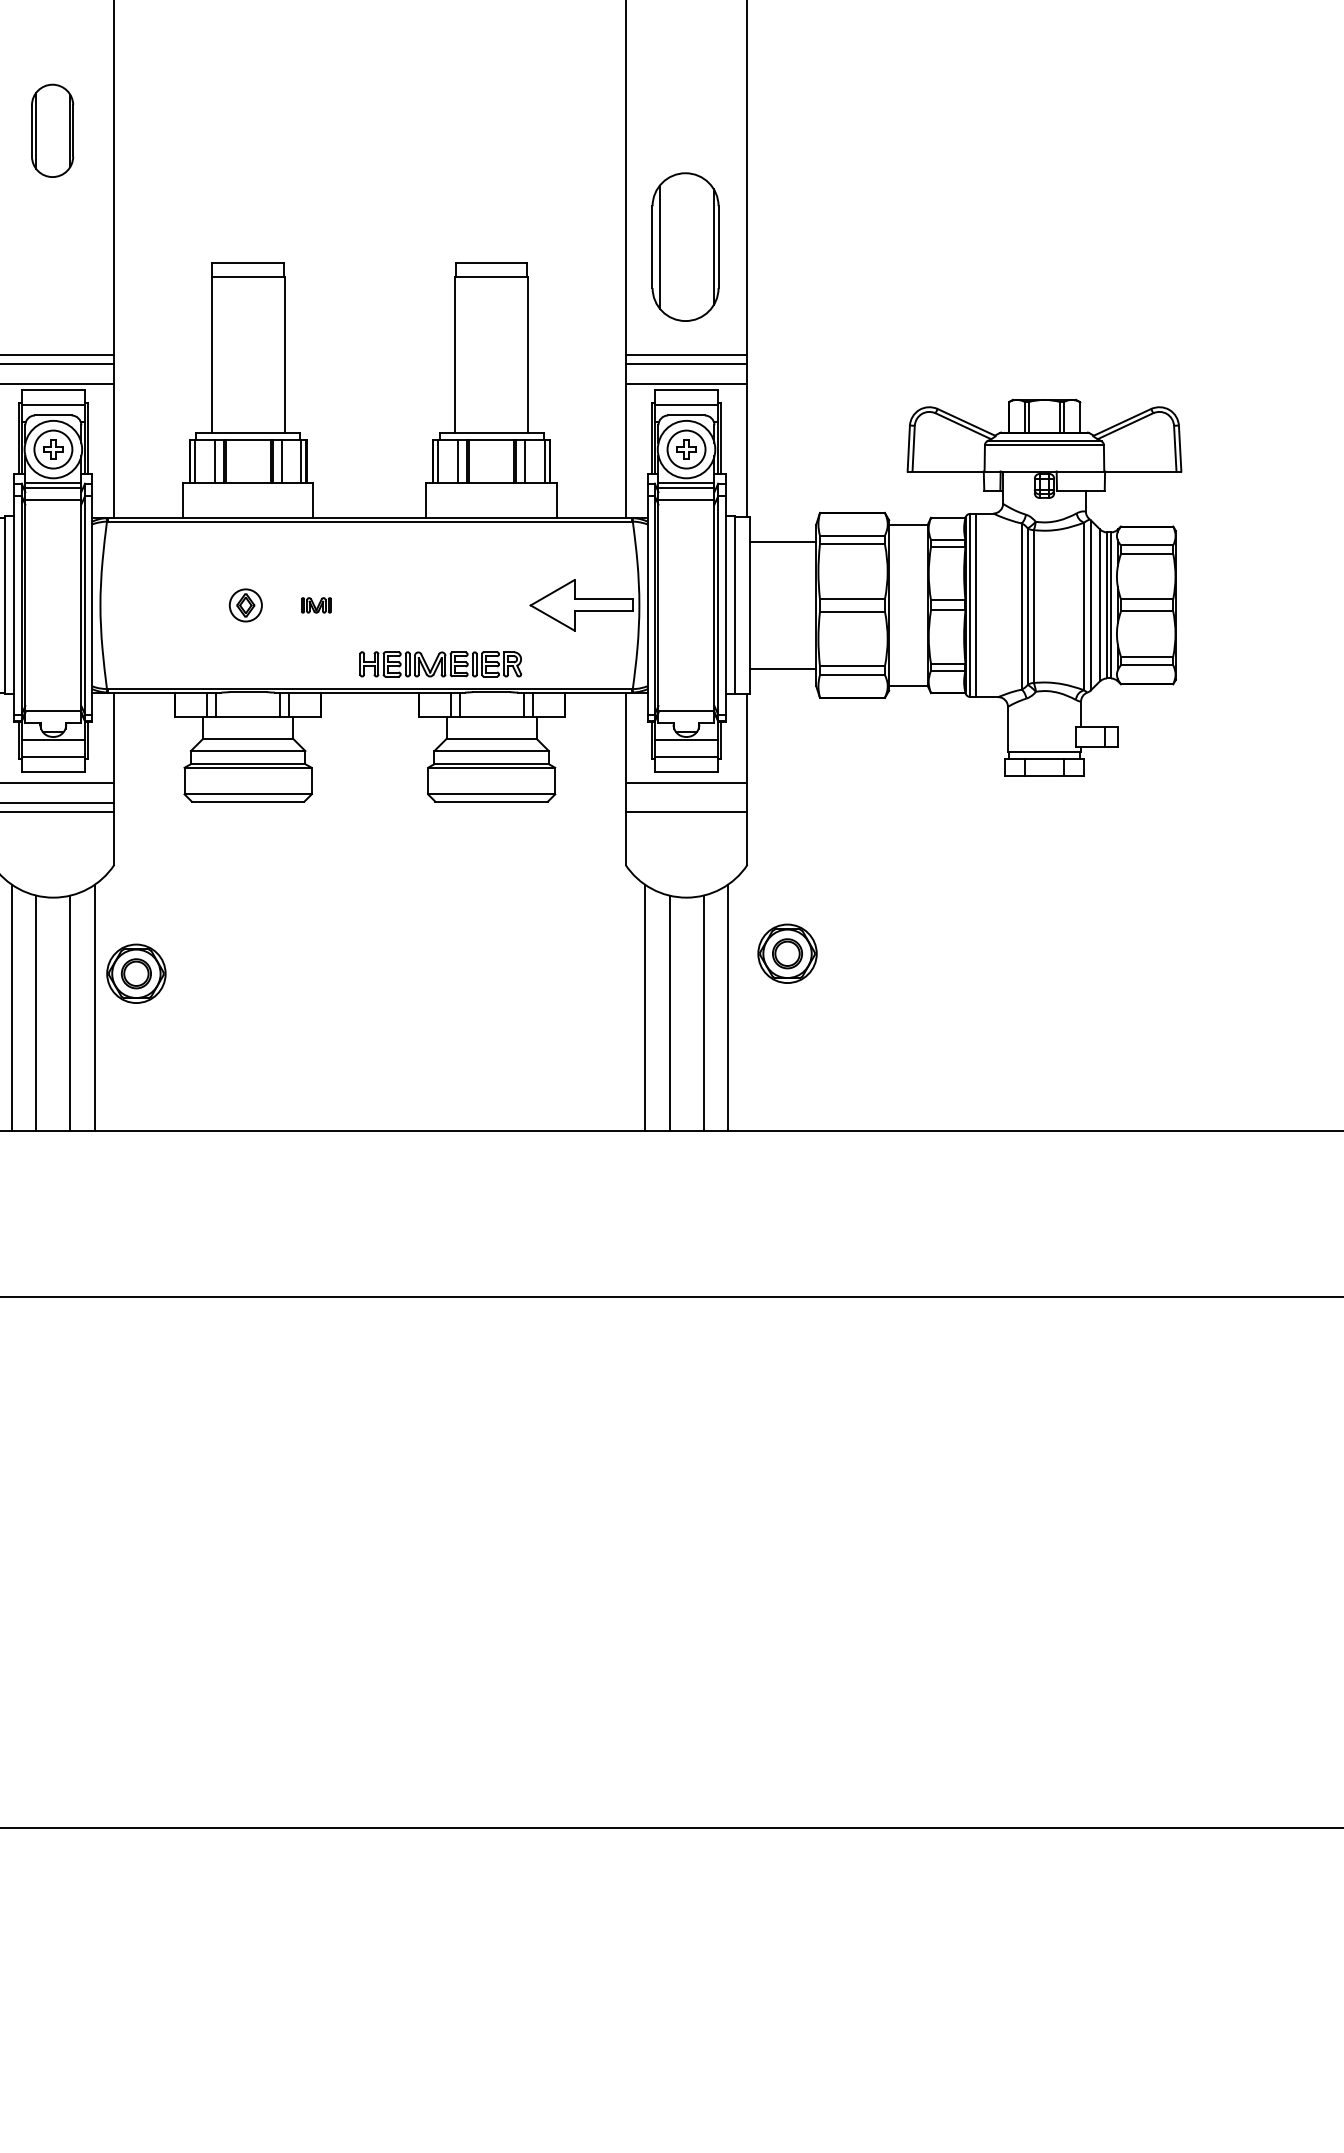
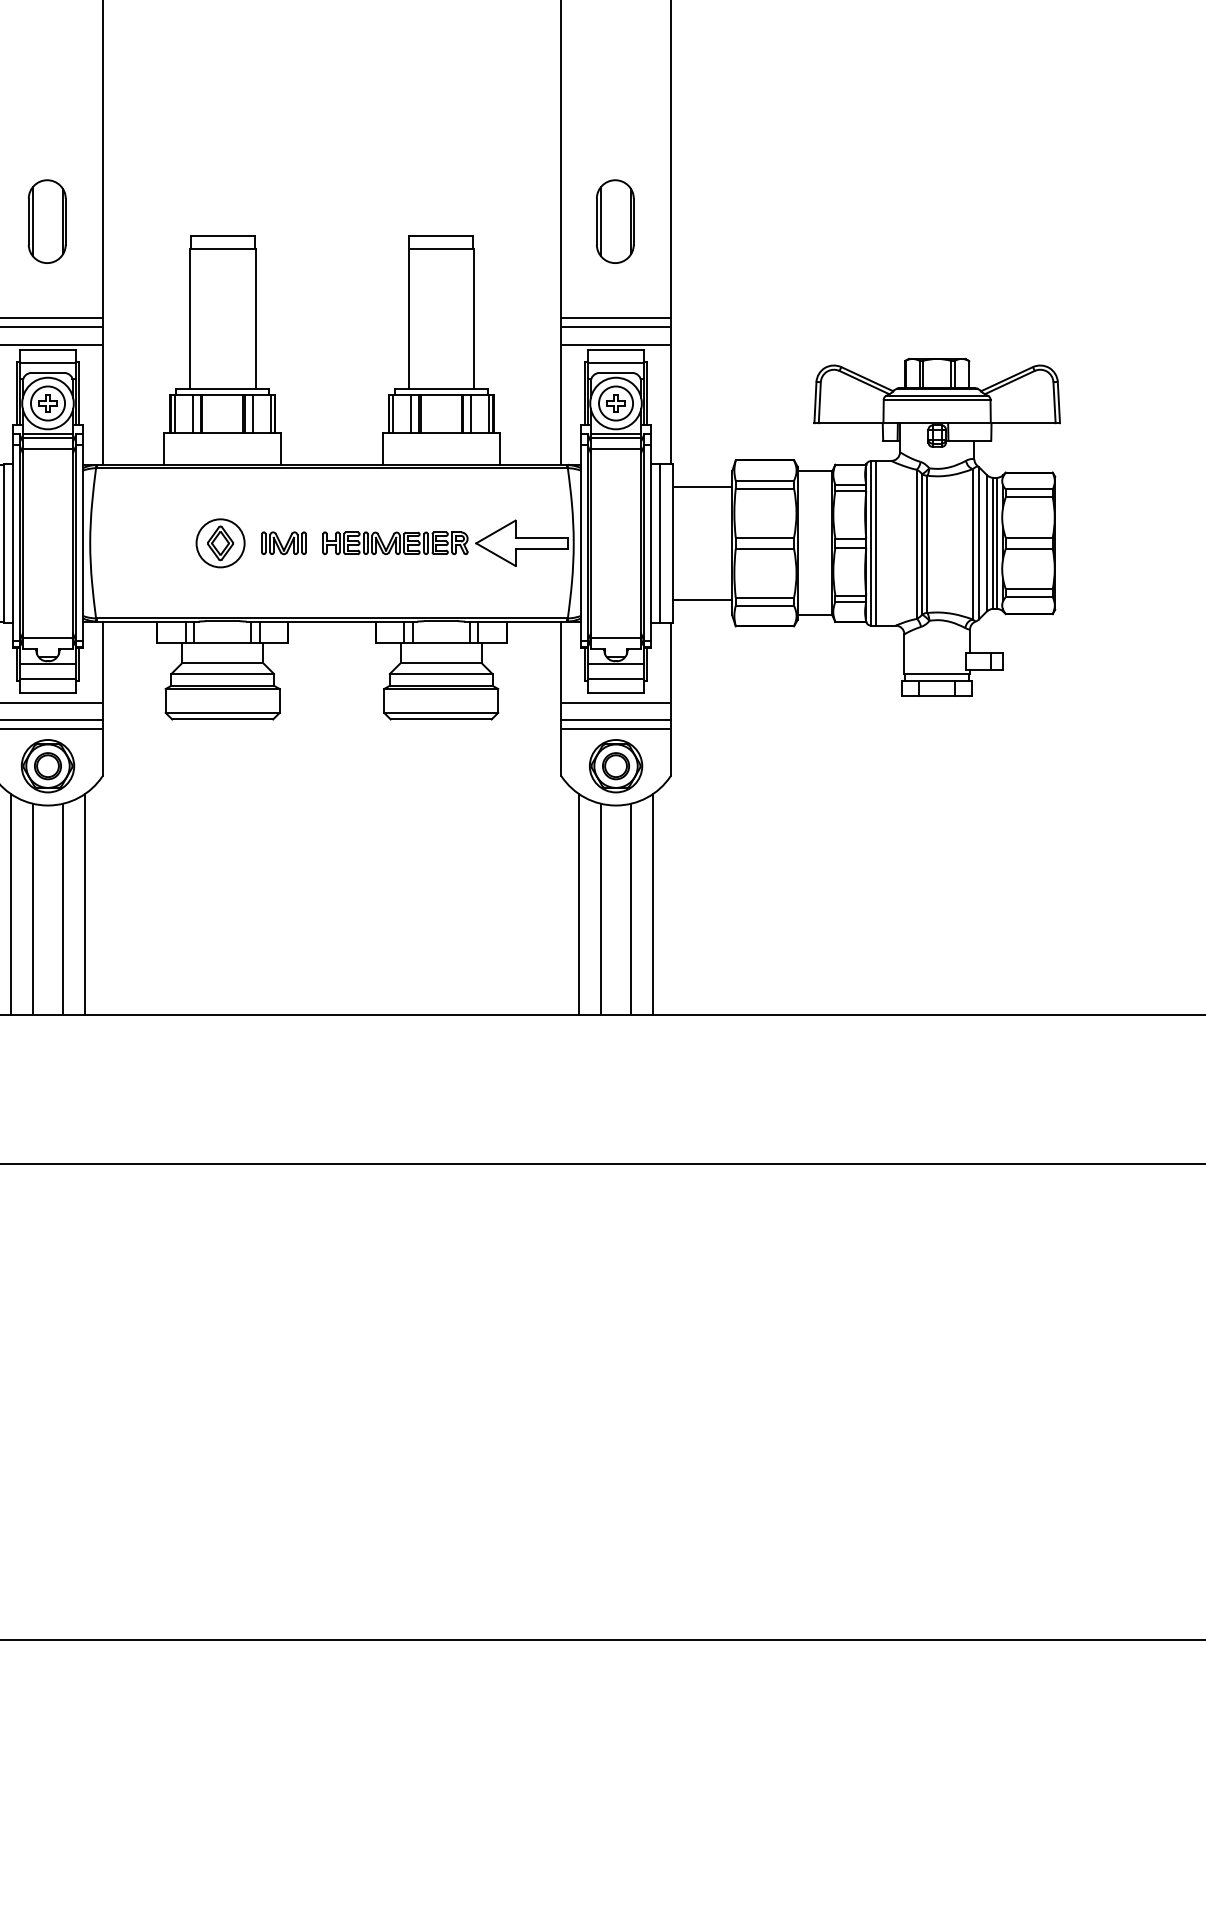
part: (52, 130) -> (47, 221), moved
part: (685, 246) -> (615, 221), size x0.62
part: (245, 605) -> (220, 543), size x1.67
part: (316, 605) -> (284, 543), size x1.67
part: (440, 664) -> (395, 543), moved
line: (686, 802) -> (616, 720), added
part: (787, 953) -> (616, 765), moved
part: (136, 973) -> (48, 765), moved

